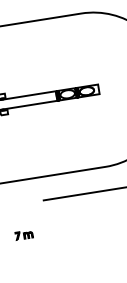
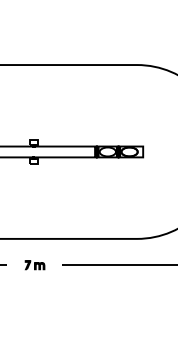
part: (23, 235) -> (34, 265), moved

